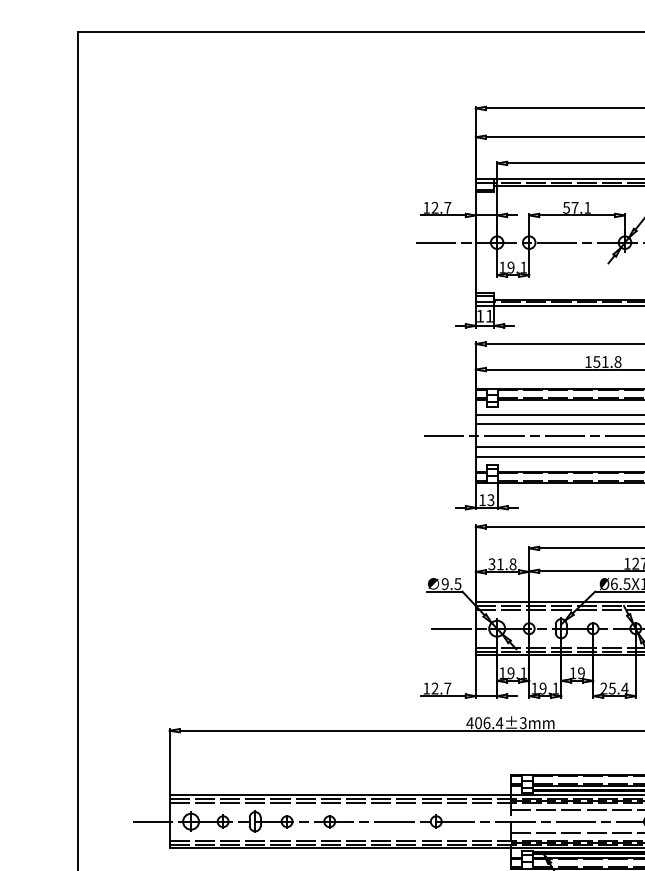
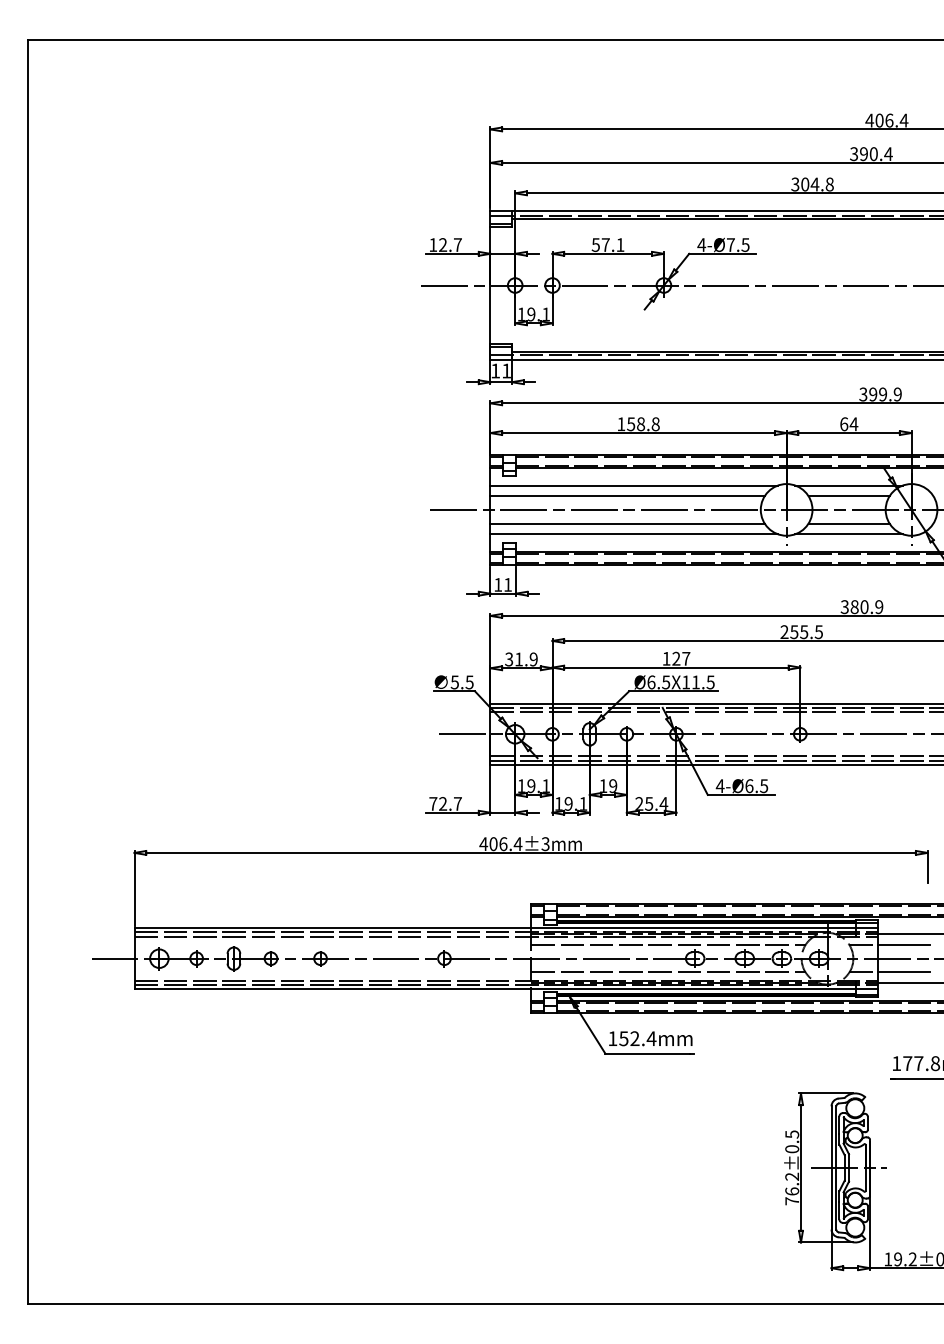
text: (605, 362) -> (641, 424), 151.8 -> 158.8
text: (490, 499) -> (507, 584), 13 -> 11
text: (512, 564) -> (533, 659), 31.8 -> 31.9
text: (444, 584) -> (454, 682), 9.5 -> 5.5
text: (426, 688) -> (433, 803), 12.7 -> 72.7

